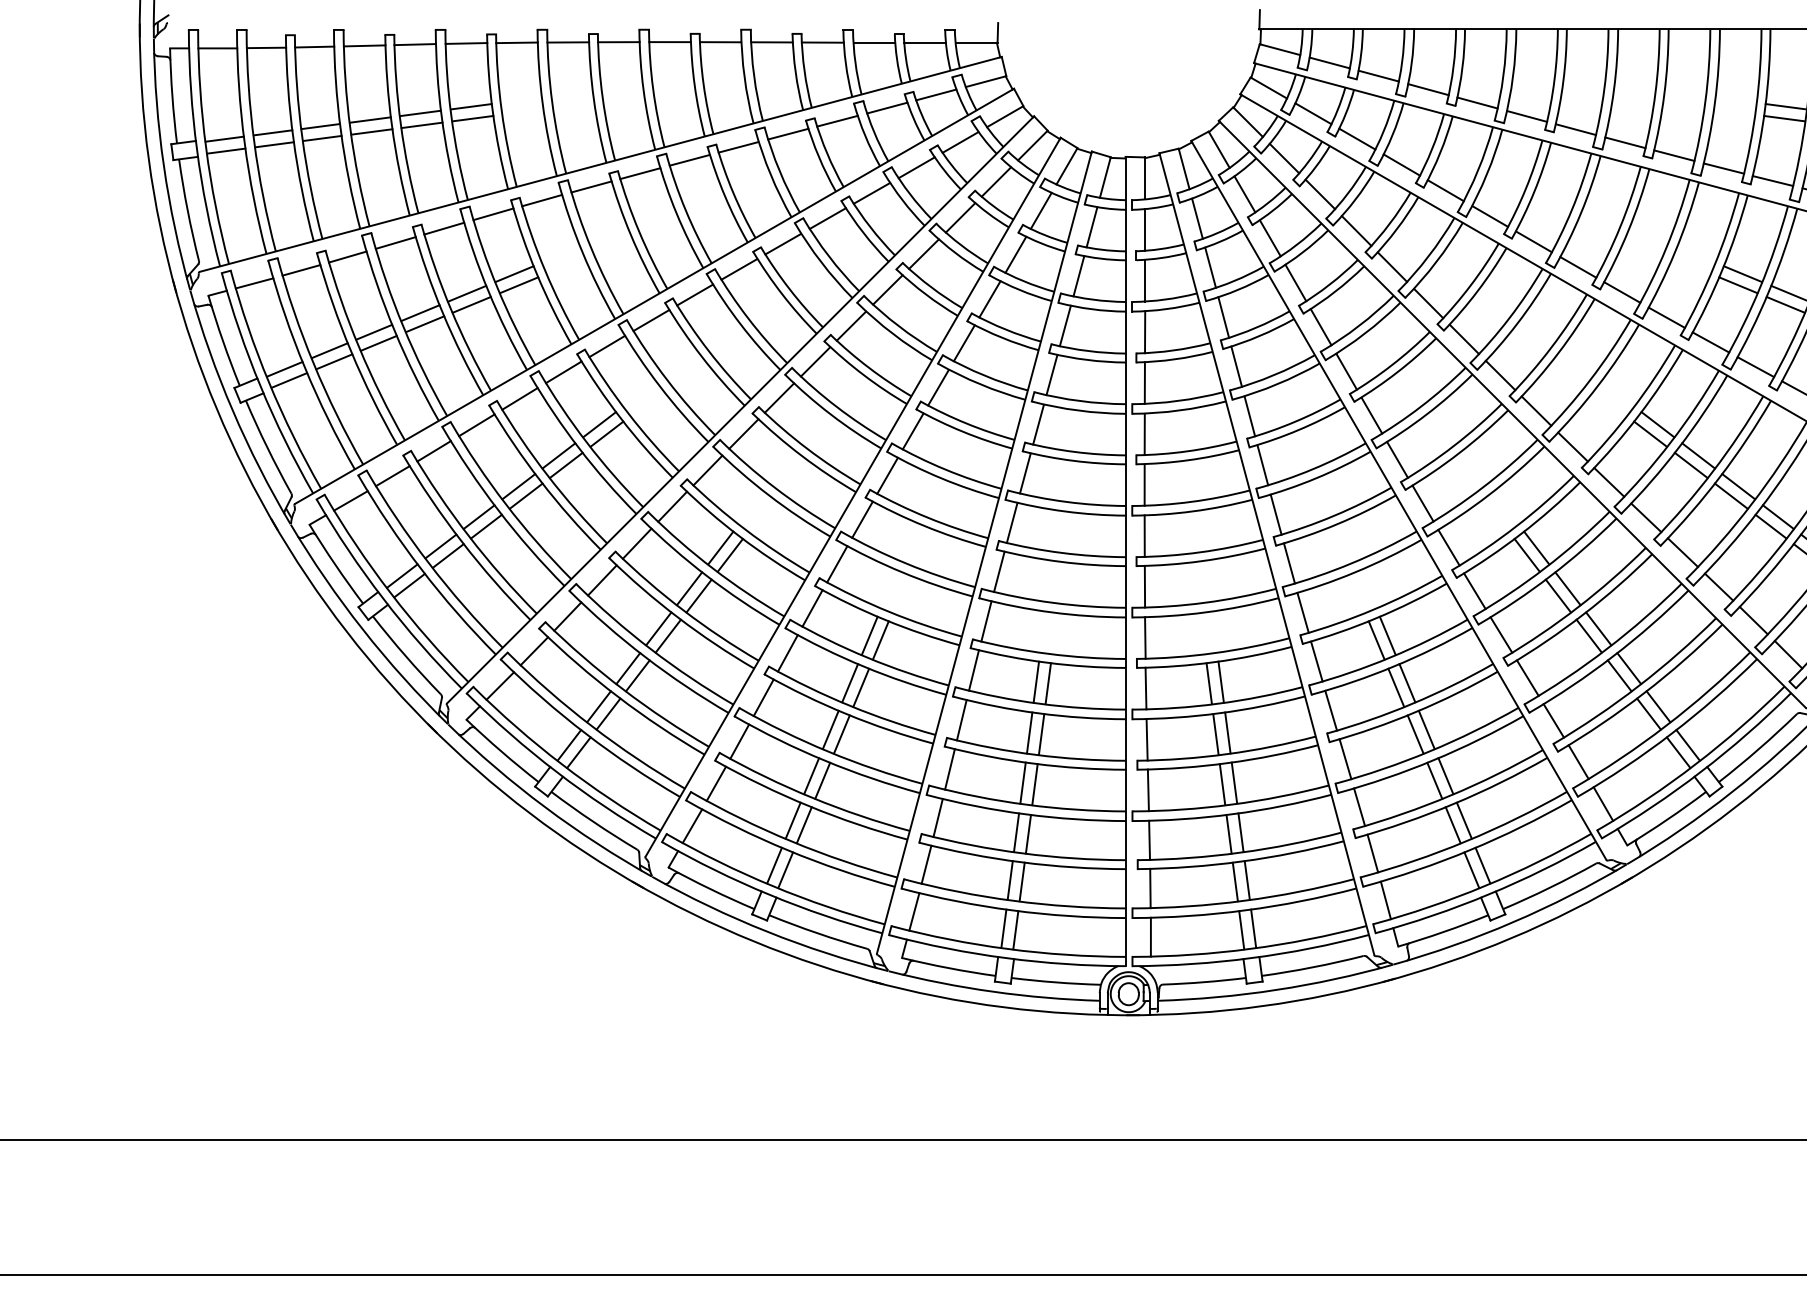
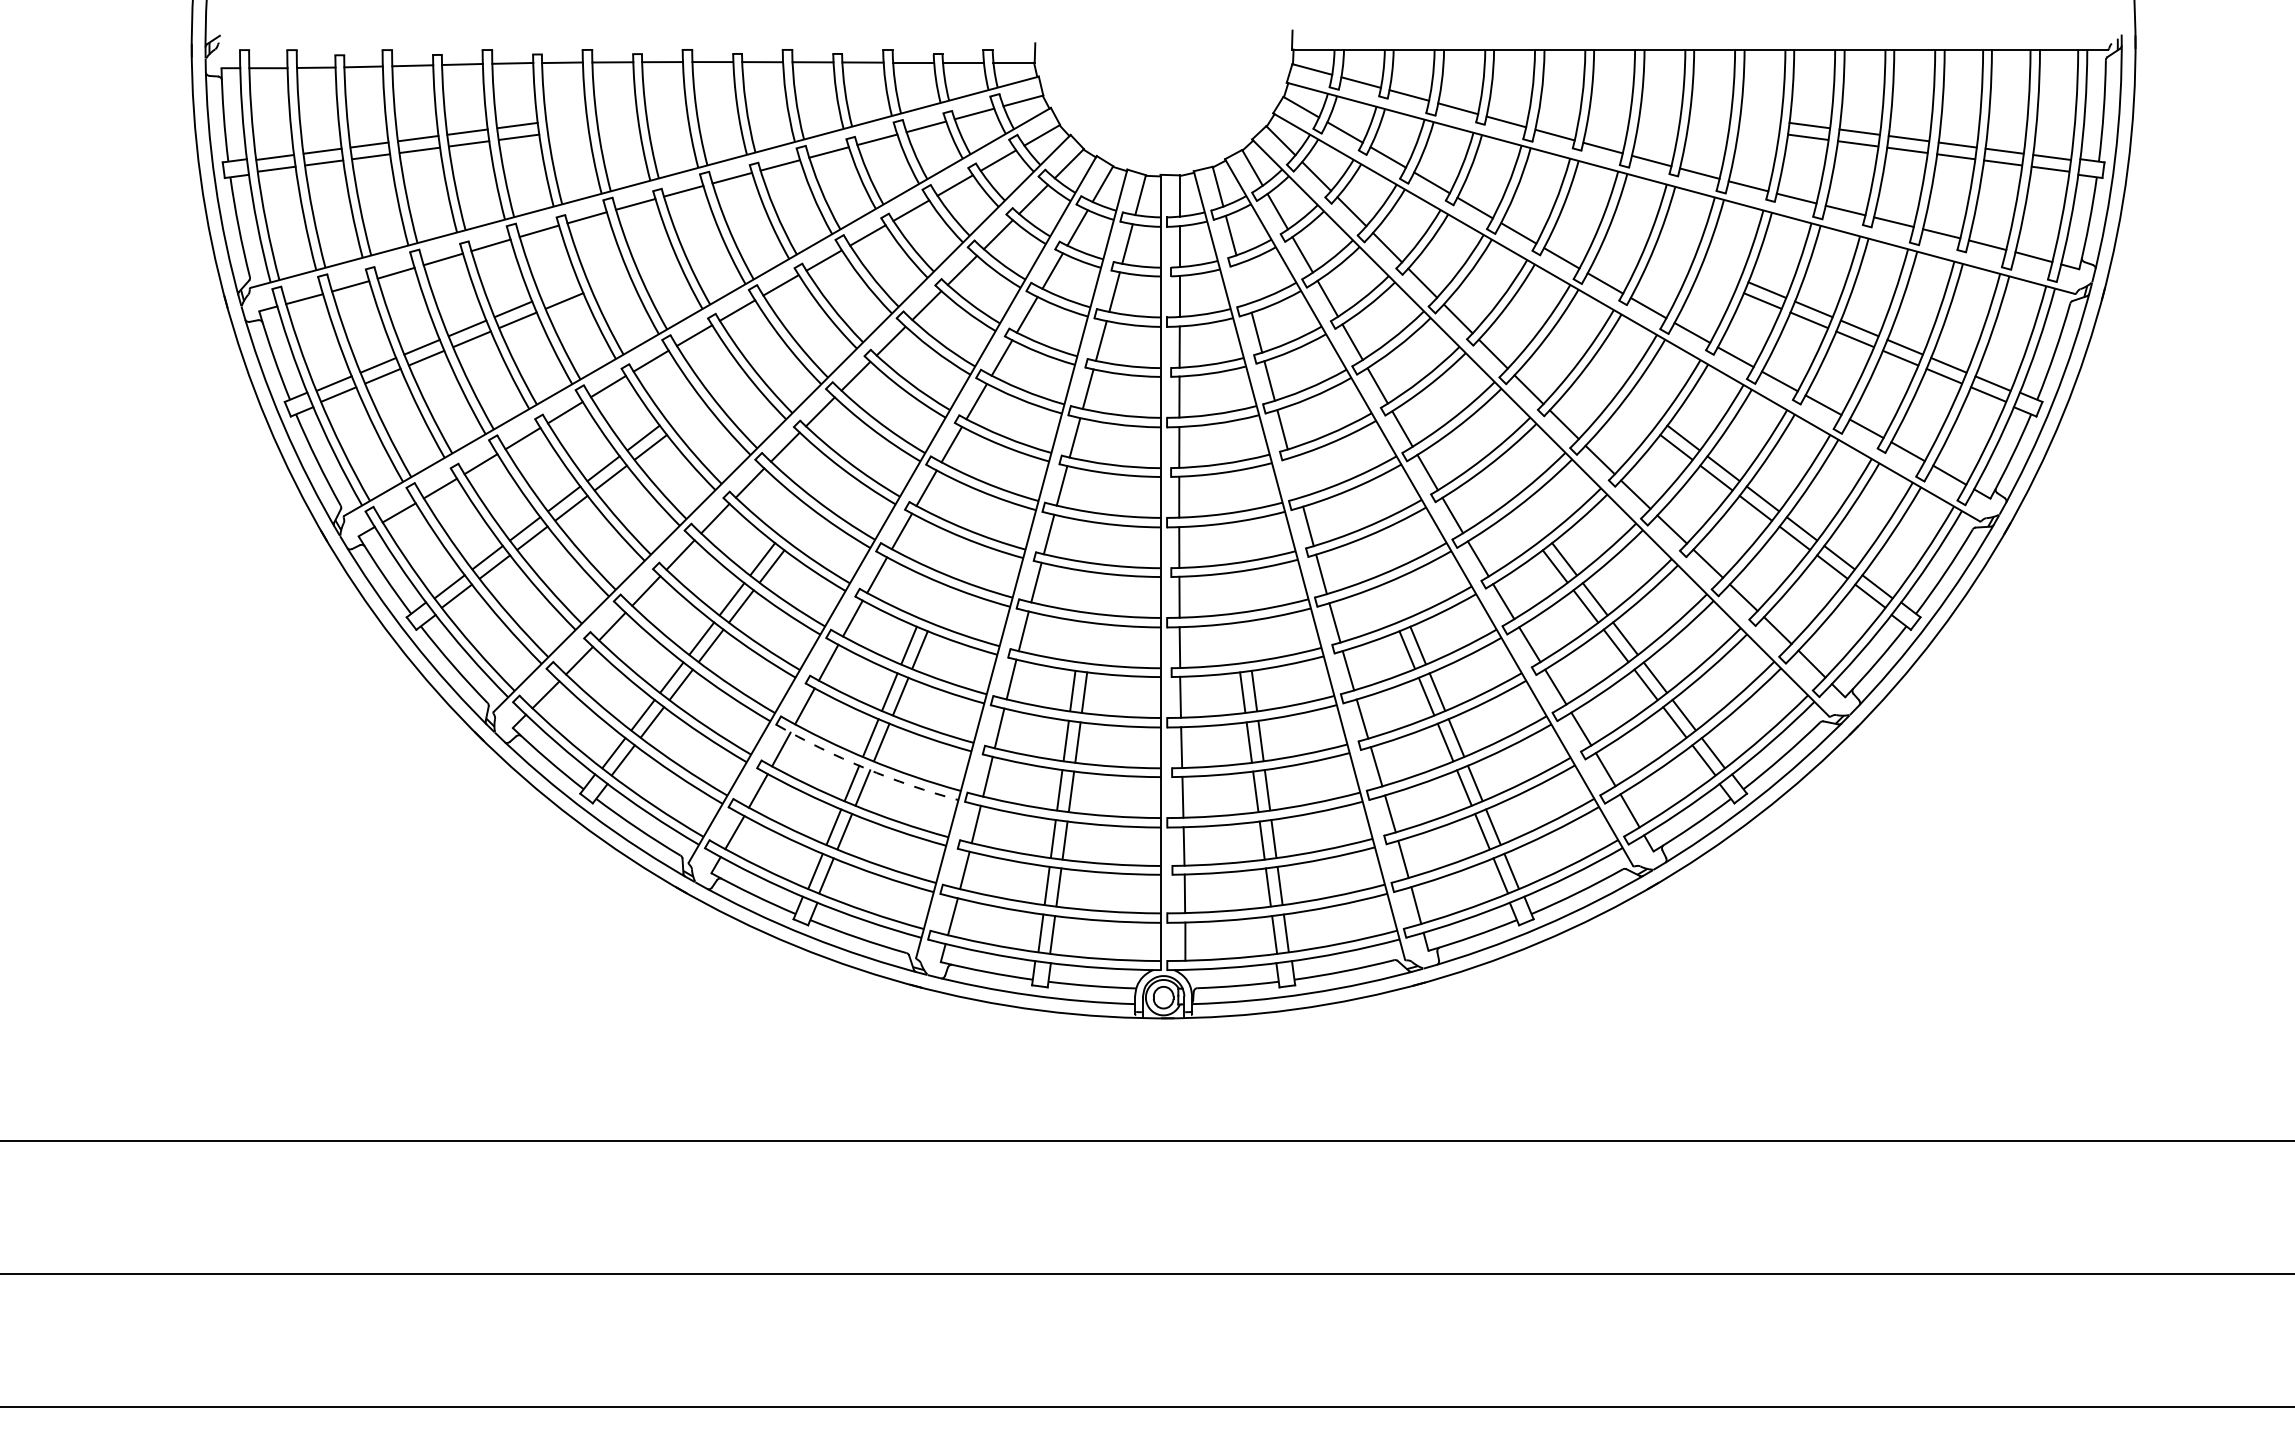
line: (1210, 267) -> (1243, 283), removed
line: (513, 273) -> (559, 289), removed
line: (1262, 464) -> (1295, 477), removed
arc: (825, 760) -> (865, 768), solid -> dashed

